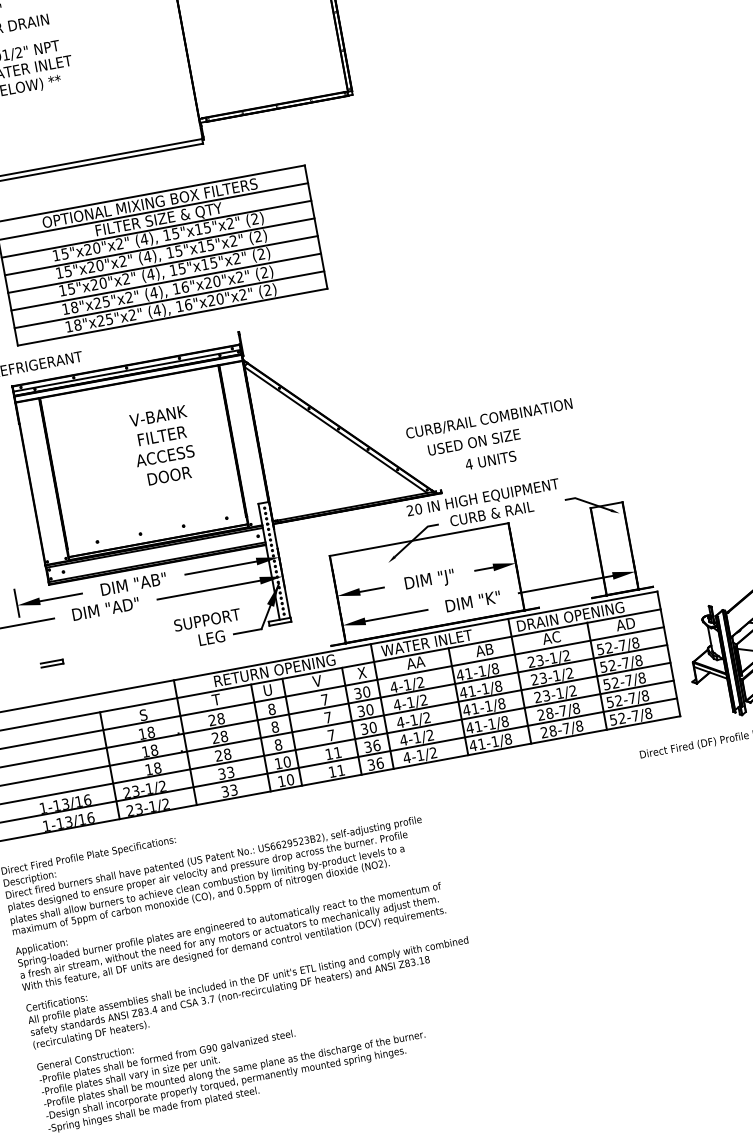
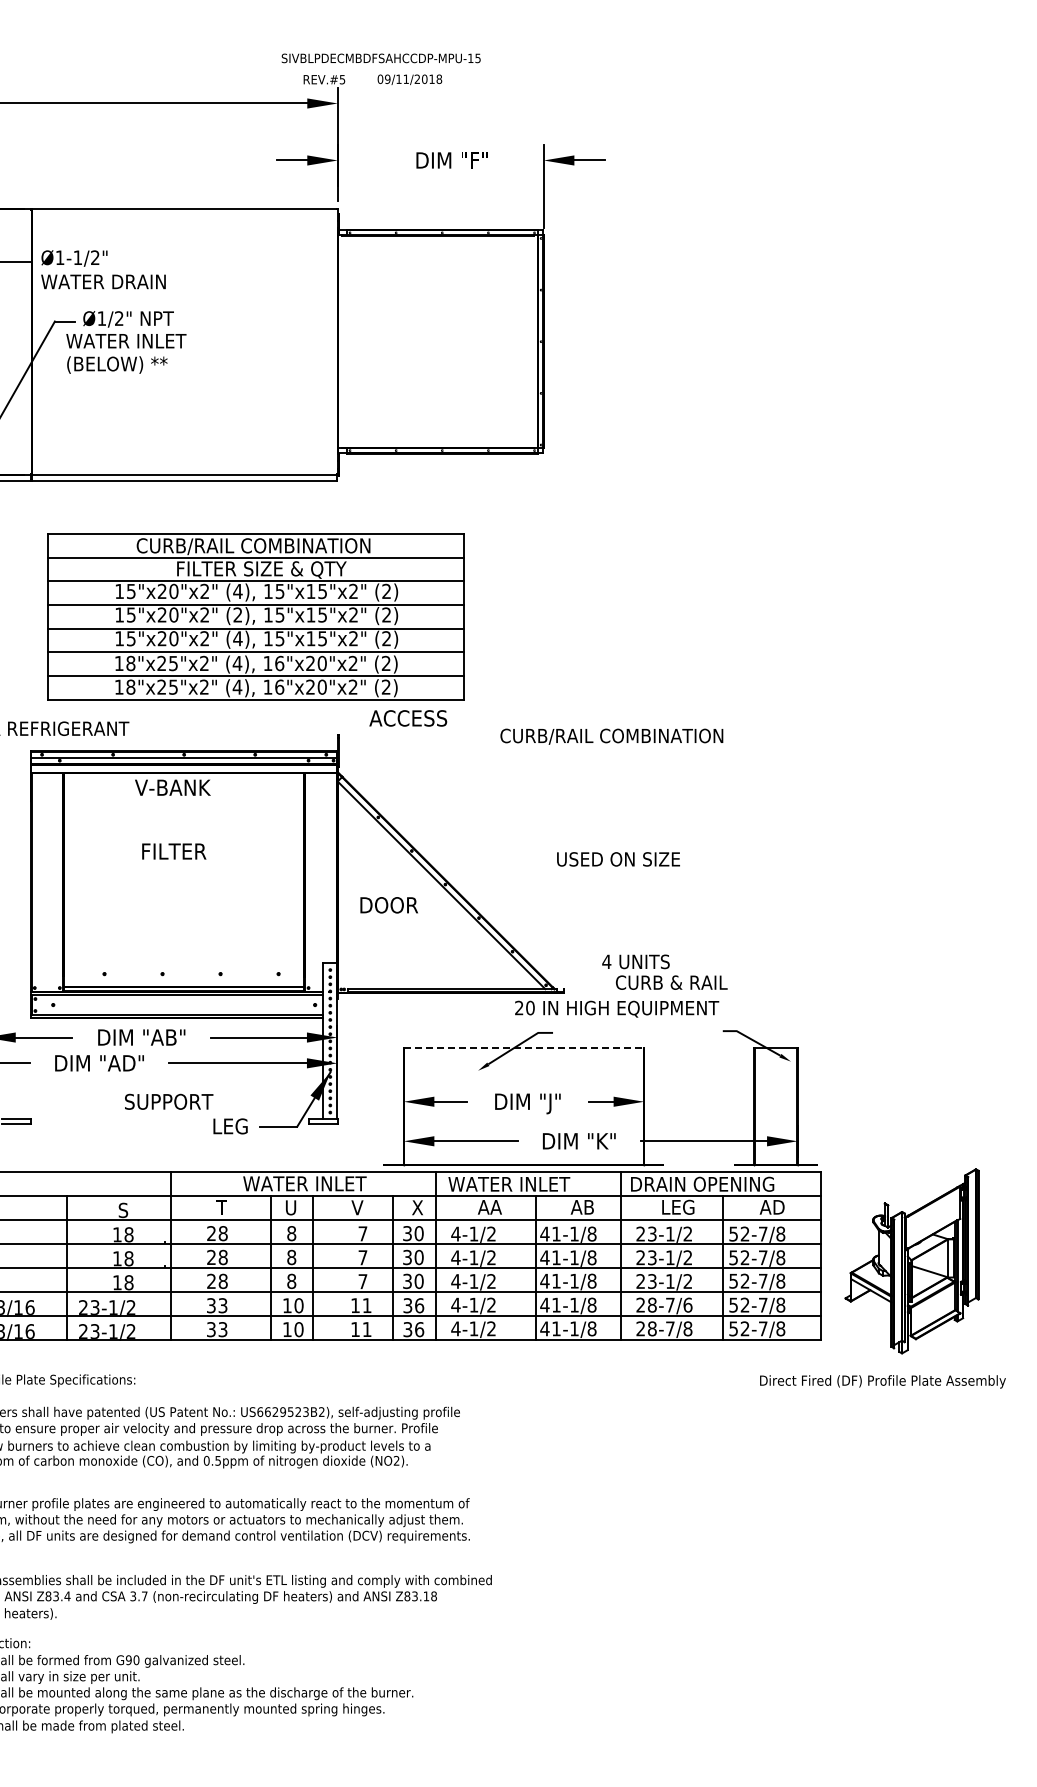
text: (149, 203) -> (253, 546), OPTIONAL MIXING BOX FILTERS -> CURB/RAIL COMBINATION
text: (147, 256) -> (237, 614), (4), -> (2),
text: (157, 415) -> (172, 787), moved
text: (488, 418) -> (611, 736), moved
text: (162, 435) -> (174, 851), moved
text: (474, 442) -> (618, 859), moved
text: (165, 456) -> (408, 718), moved
text: (169, 476) -> (388, 905), moved
text: (491, 513) -> (671, 982), moved
line: (419, 539) -> (524, 1047), solid -> dashed
text: (207, 619) -> (169, 1101), moved
text: (555, 636) -> (677, 1206), AC -> LEG
text: (274, 670) -> (304, 1183), RETURN OPENING -> WATER INLET
text: (575, 708) -> (687, 1304), 28-7/8 -> 28-7/6

